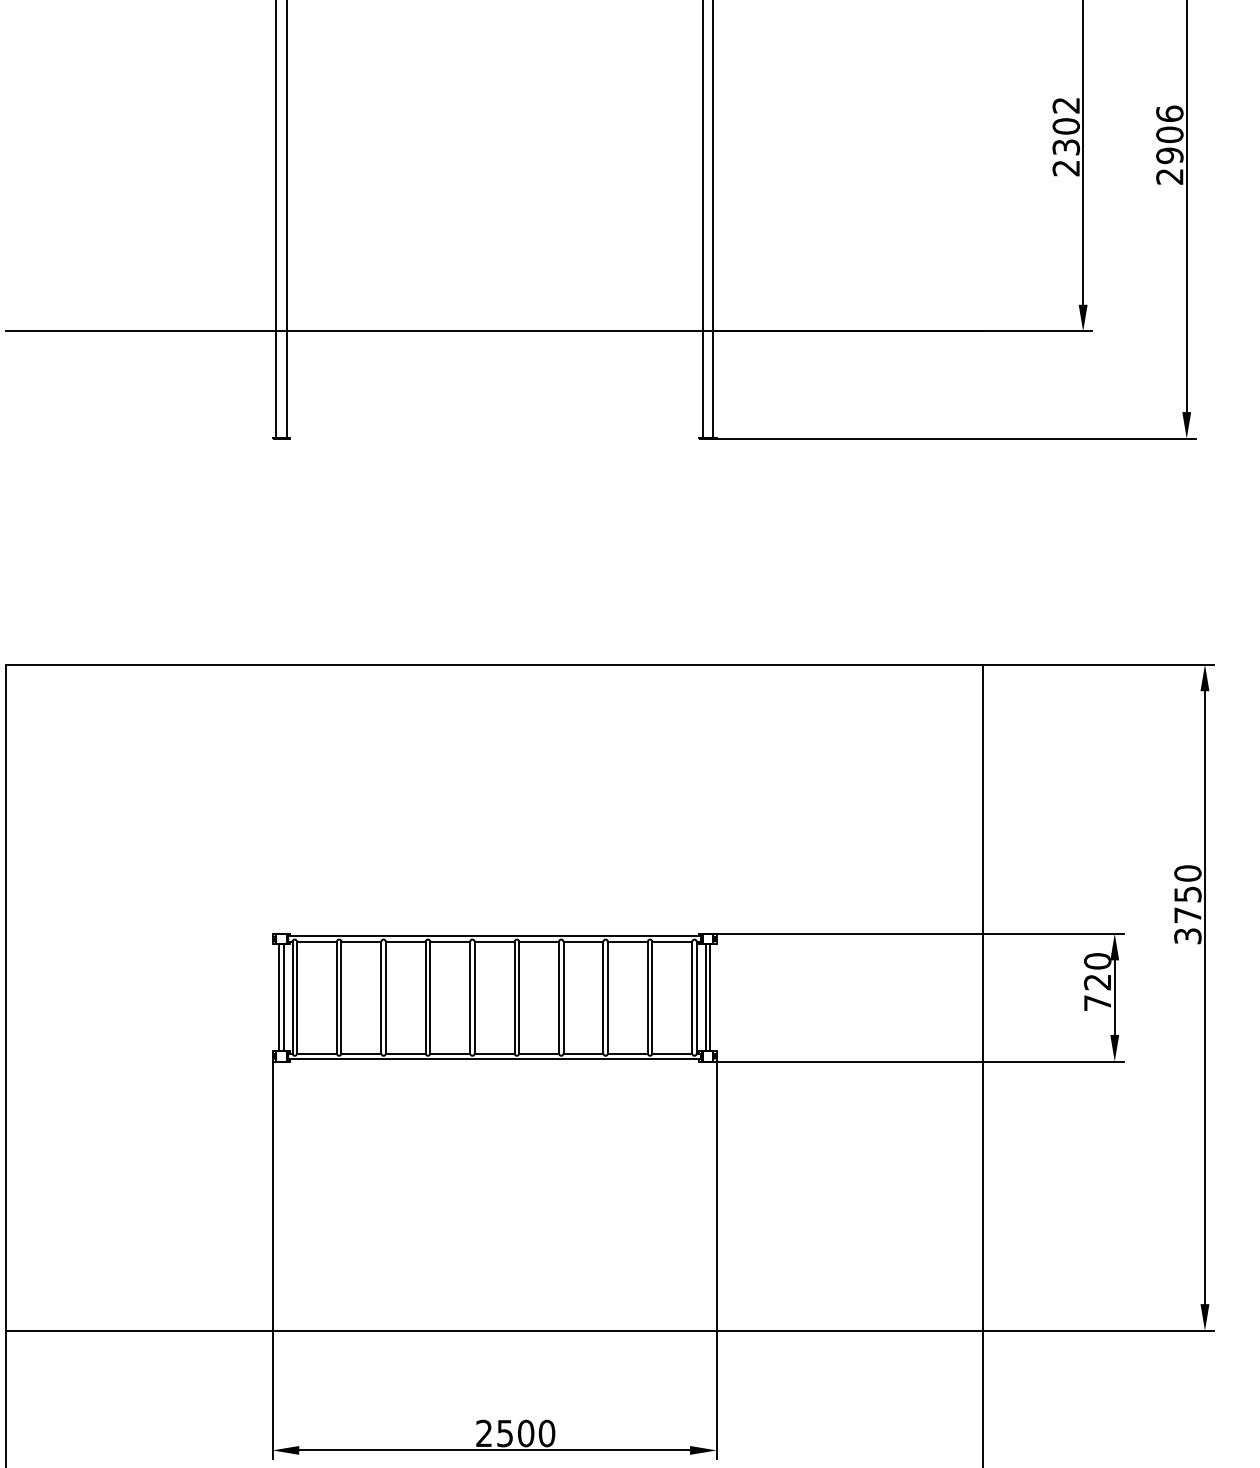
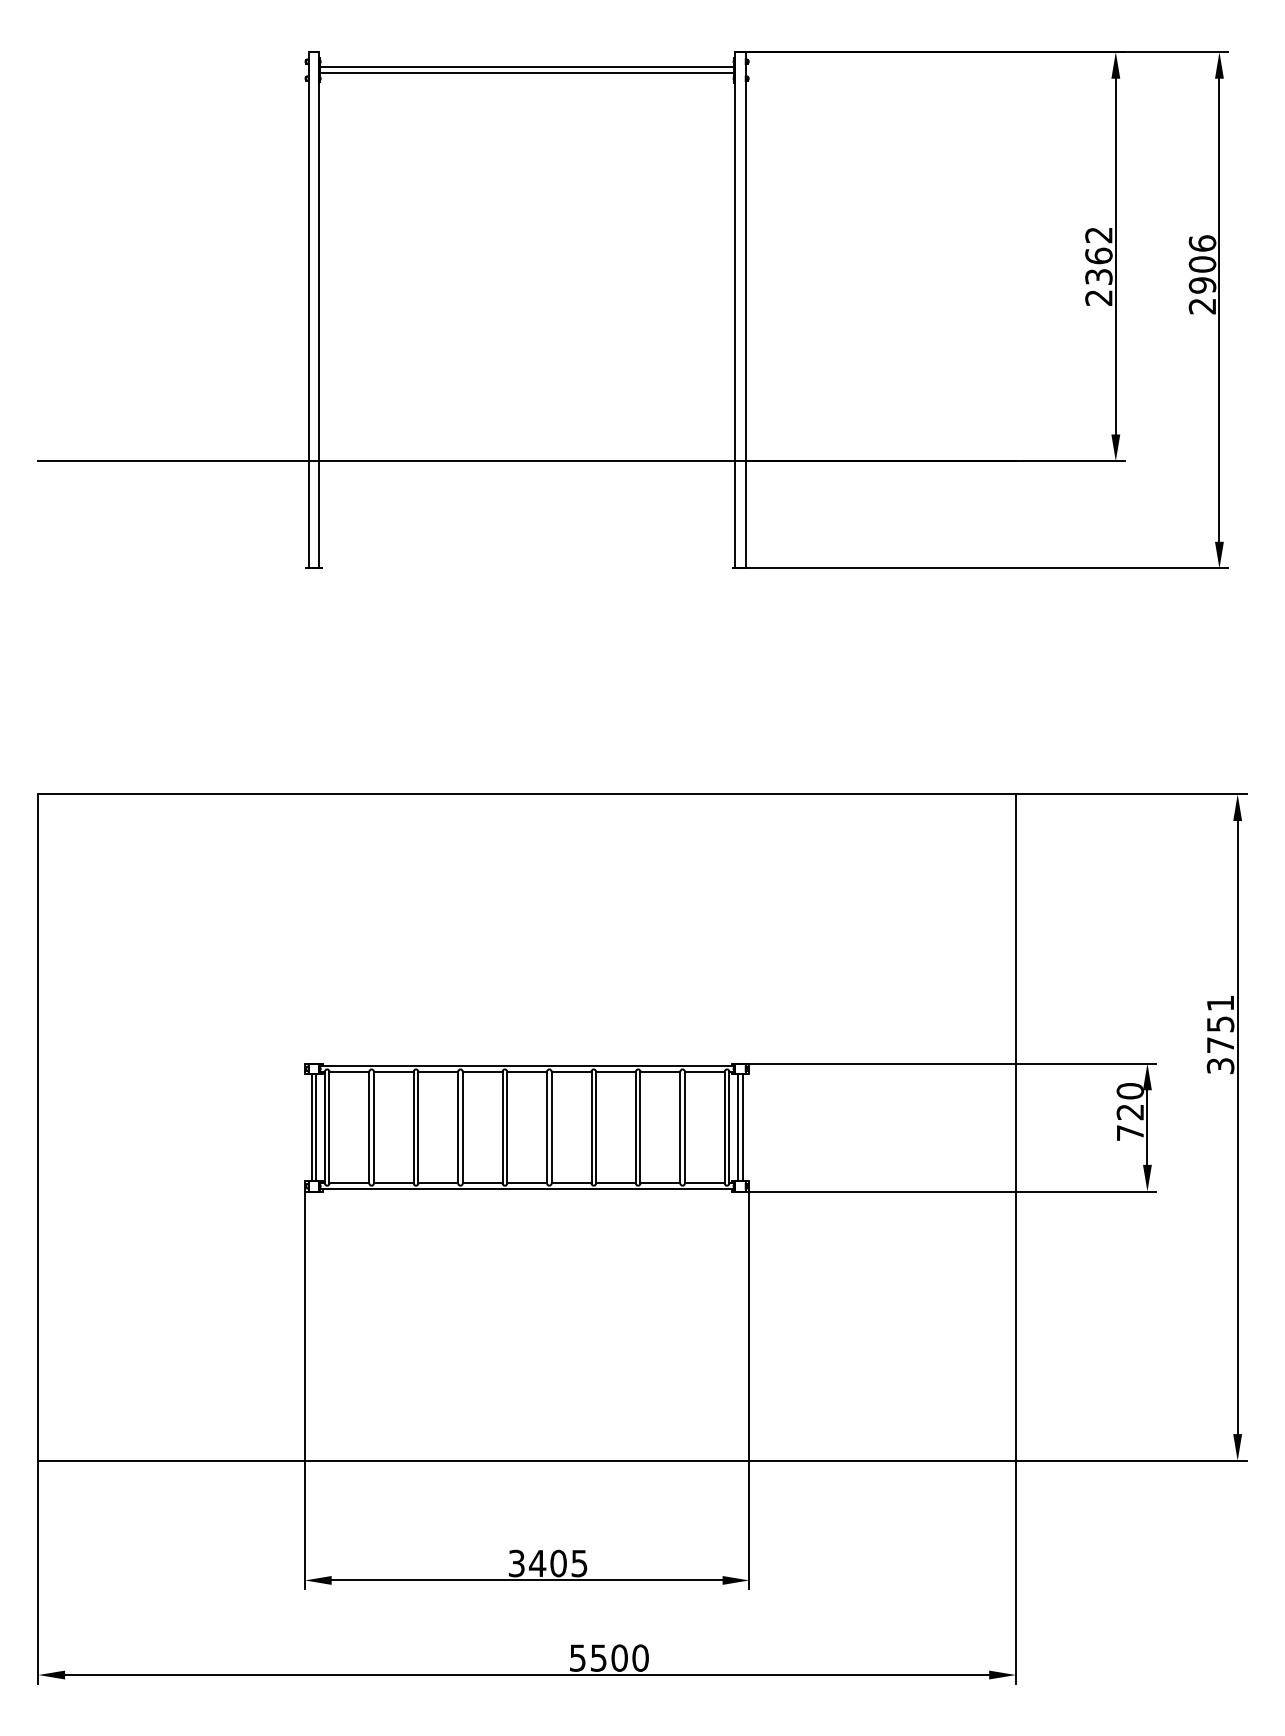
text: (1065, 125) -> (1098, 255), 2302 -> 2362
text: (1187, 873) -> (1220, 1003), 3750 -> 3751
text: (515, 1433) -> (547, 1563), 2500 -> 3405

